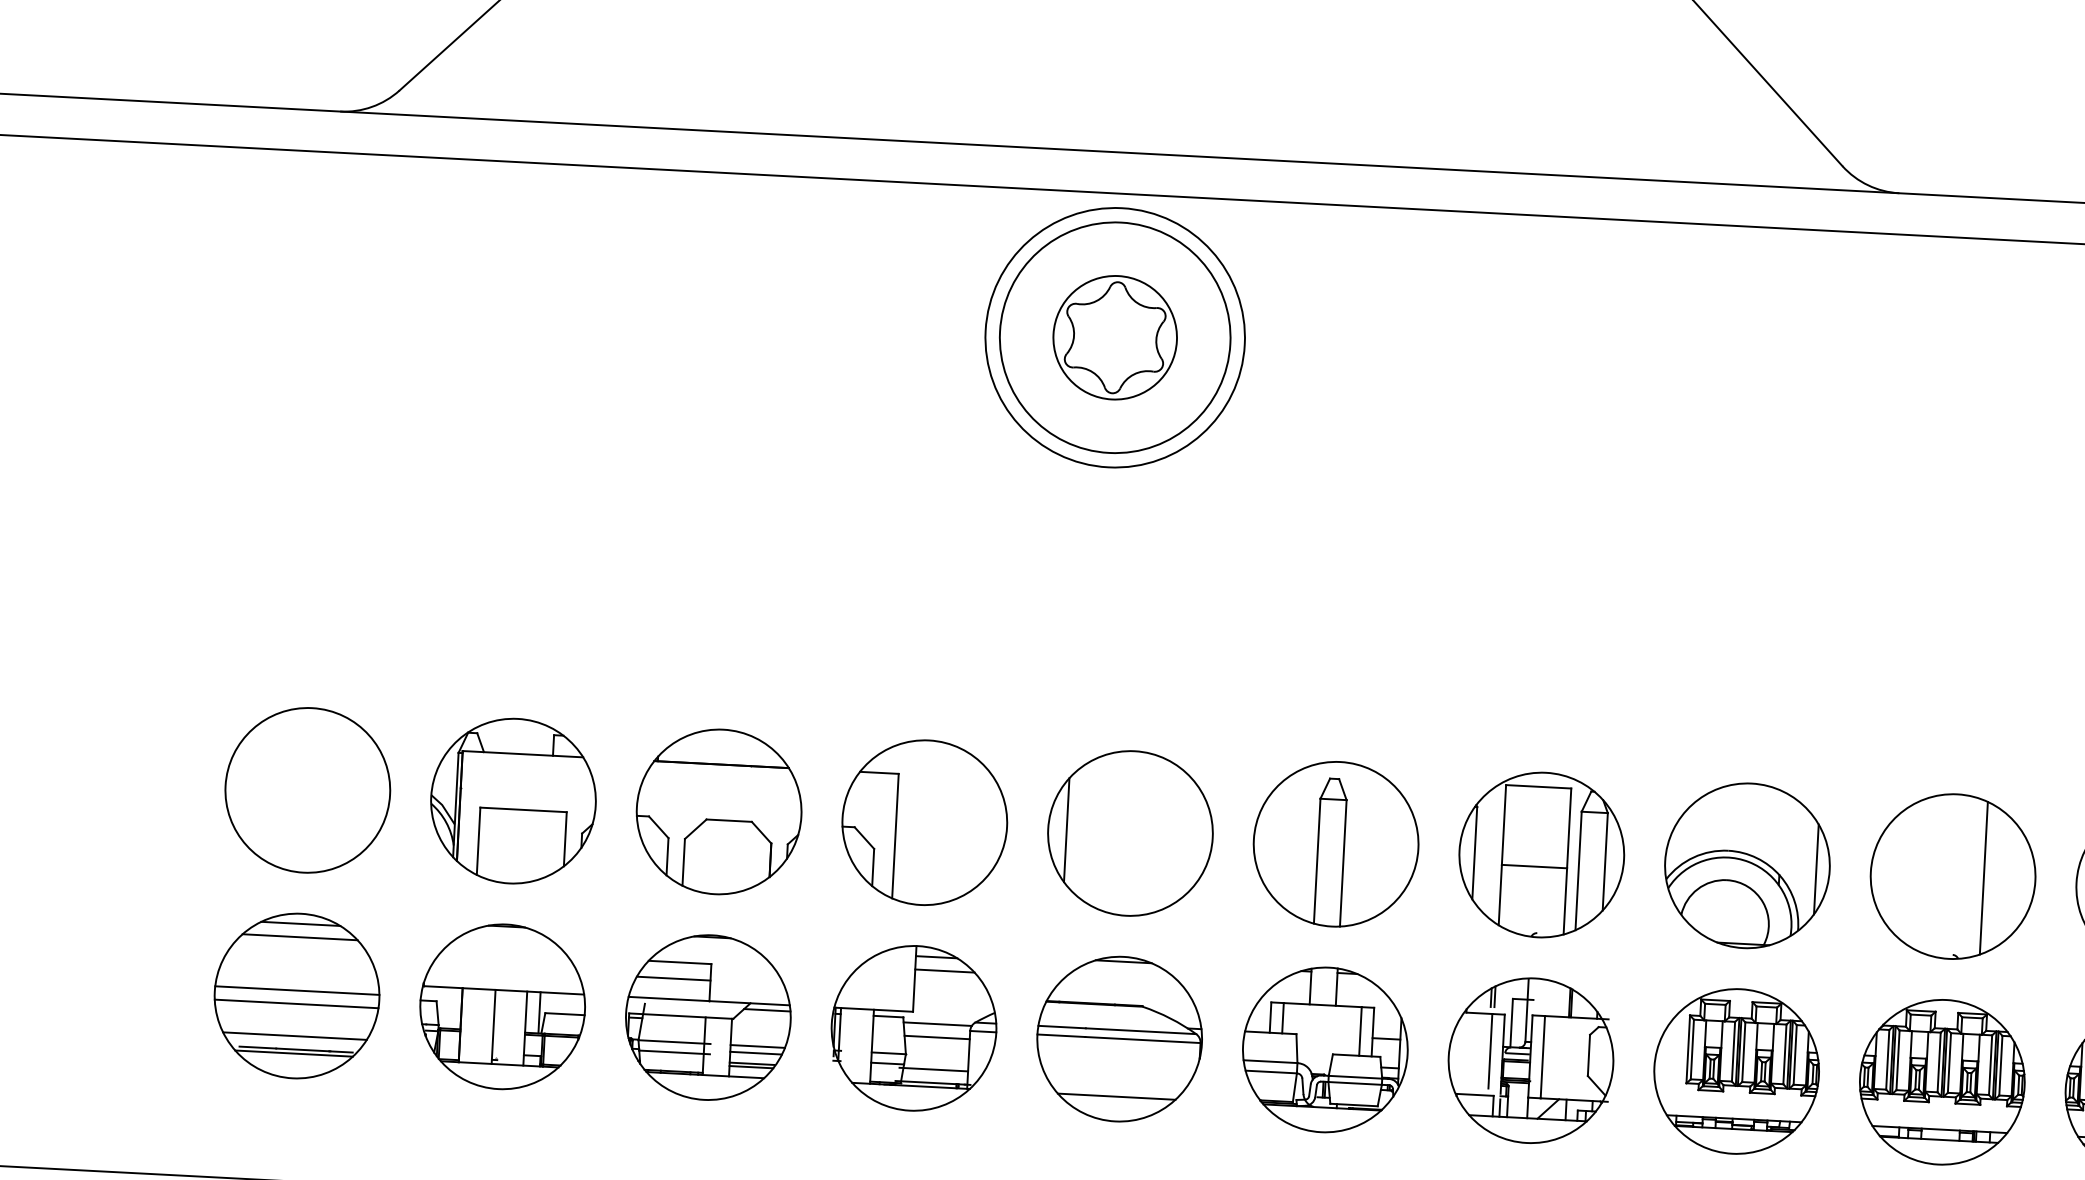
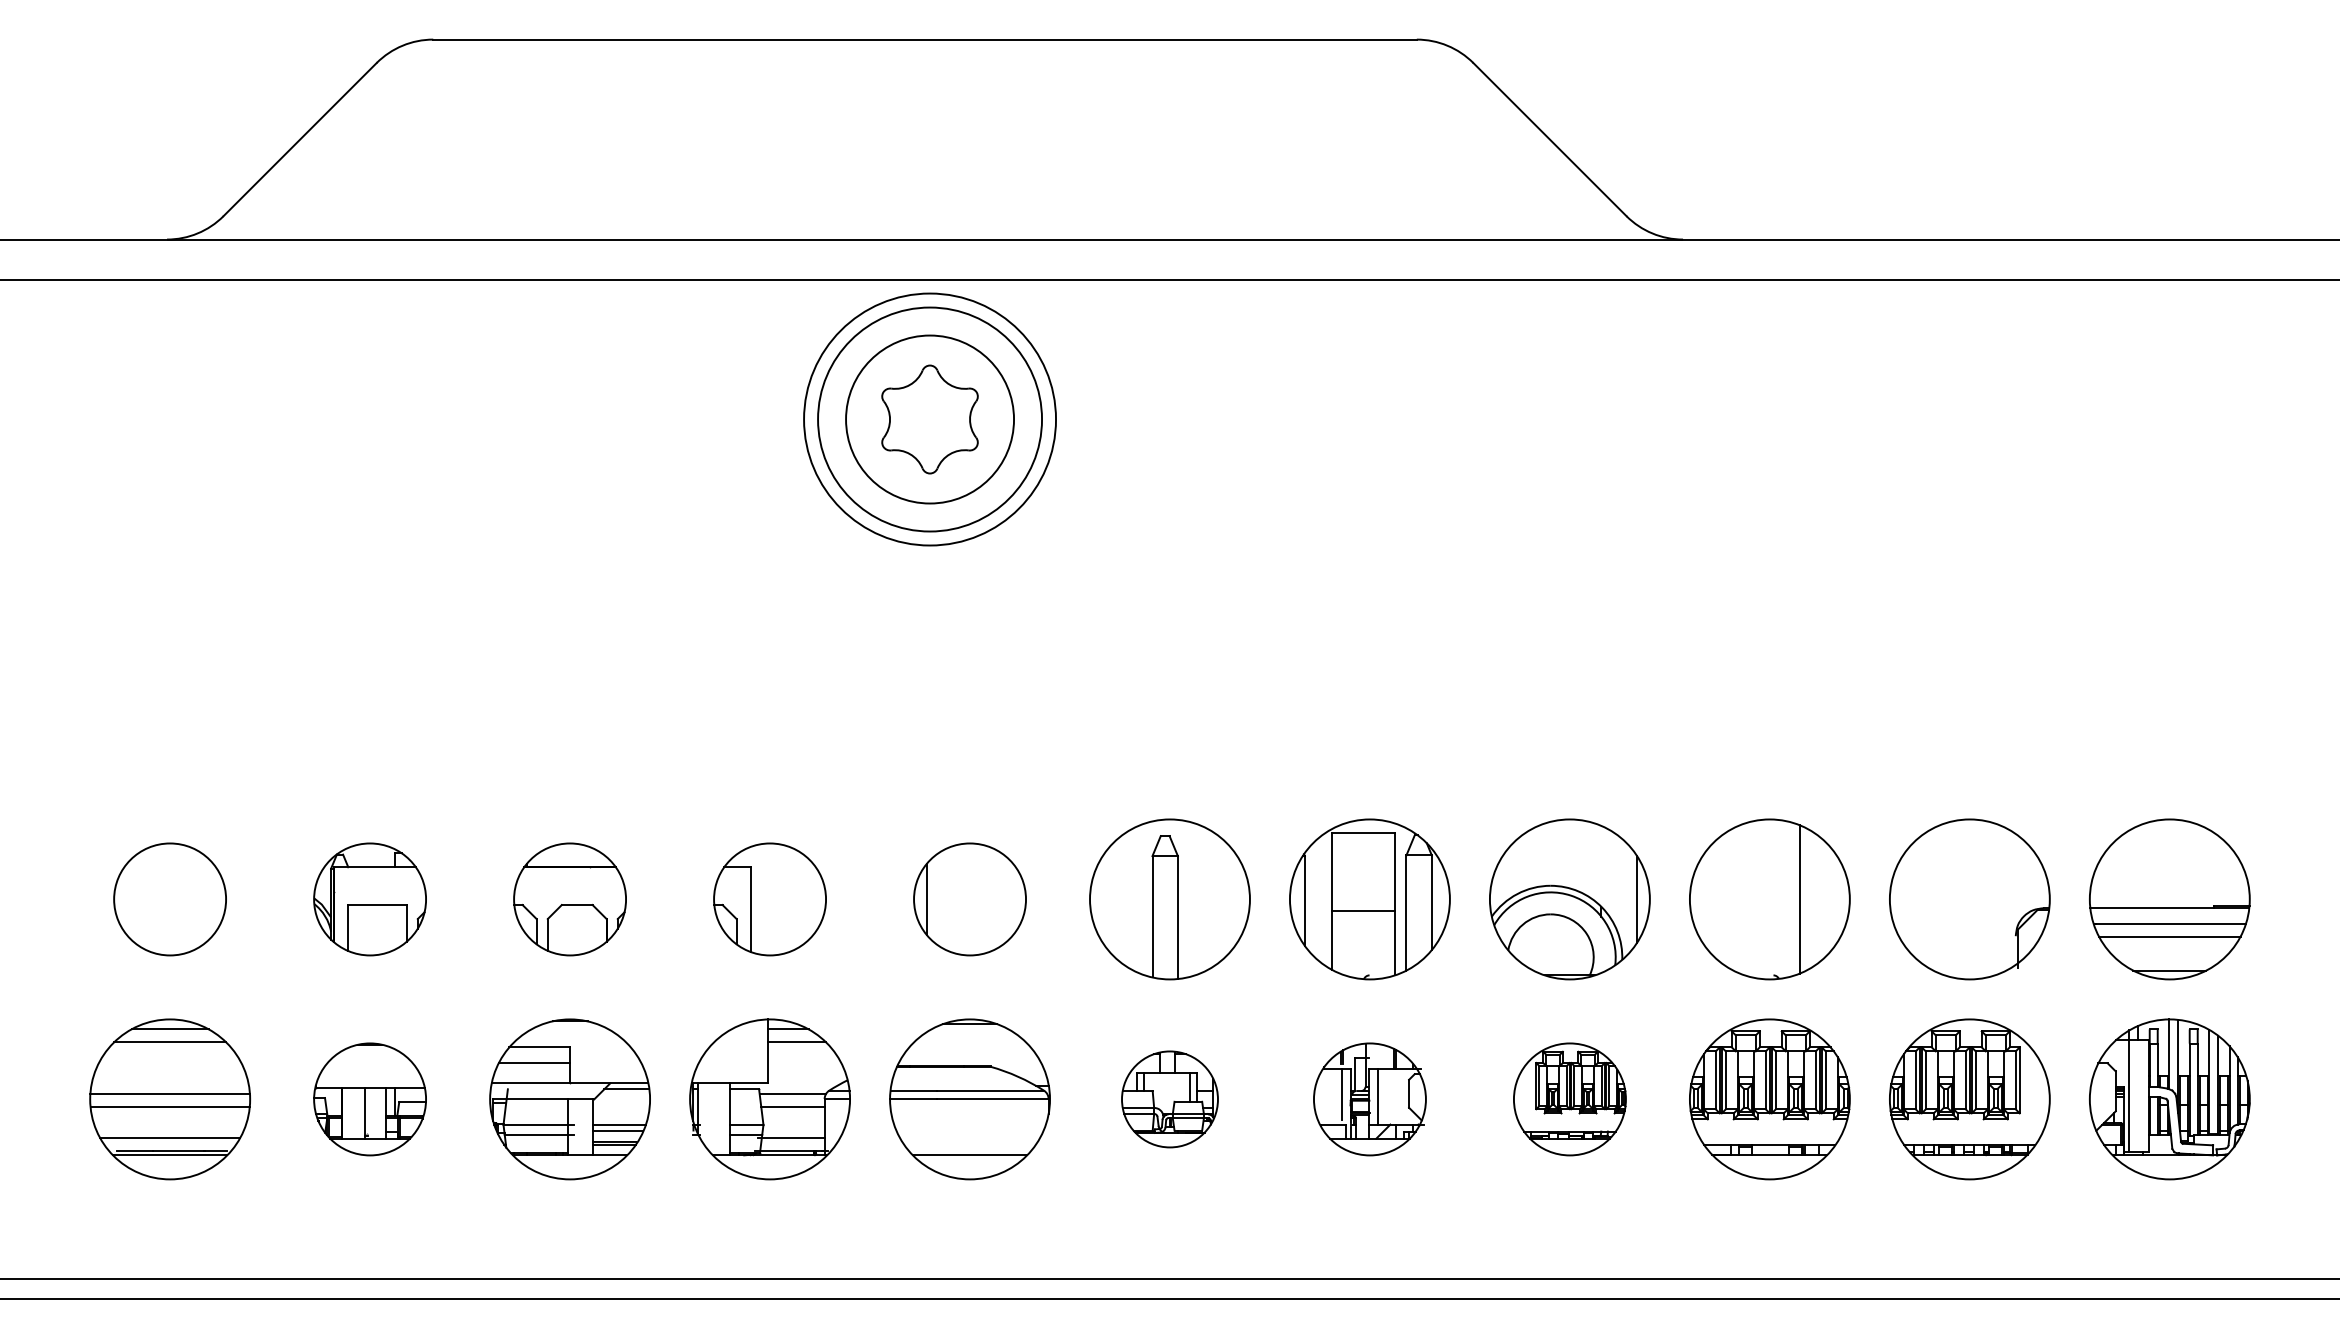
circle: (1115, 337) -> (930, 419), size x1.4
circle: (307, 790) -> (169, 899), size x0.7
part: (512, 801) -> (369, 899), size x0.7
part: (718, 811) -> (569, 899), size x0.7
part: (924, 822) -> (769, 899), size x0.7
part: (1129, 833) -> (969, 899), size x0.7
part: (502, 1006) -> (369, 1099), size x0.7
part: (1324, 1050) -> (1169, 1099), size x0.6
part: (1530, 1060) -> (1369, 1099), size x0.7
part: (1736, 1071) -> (1569, 1099), size x0.7

